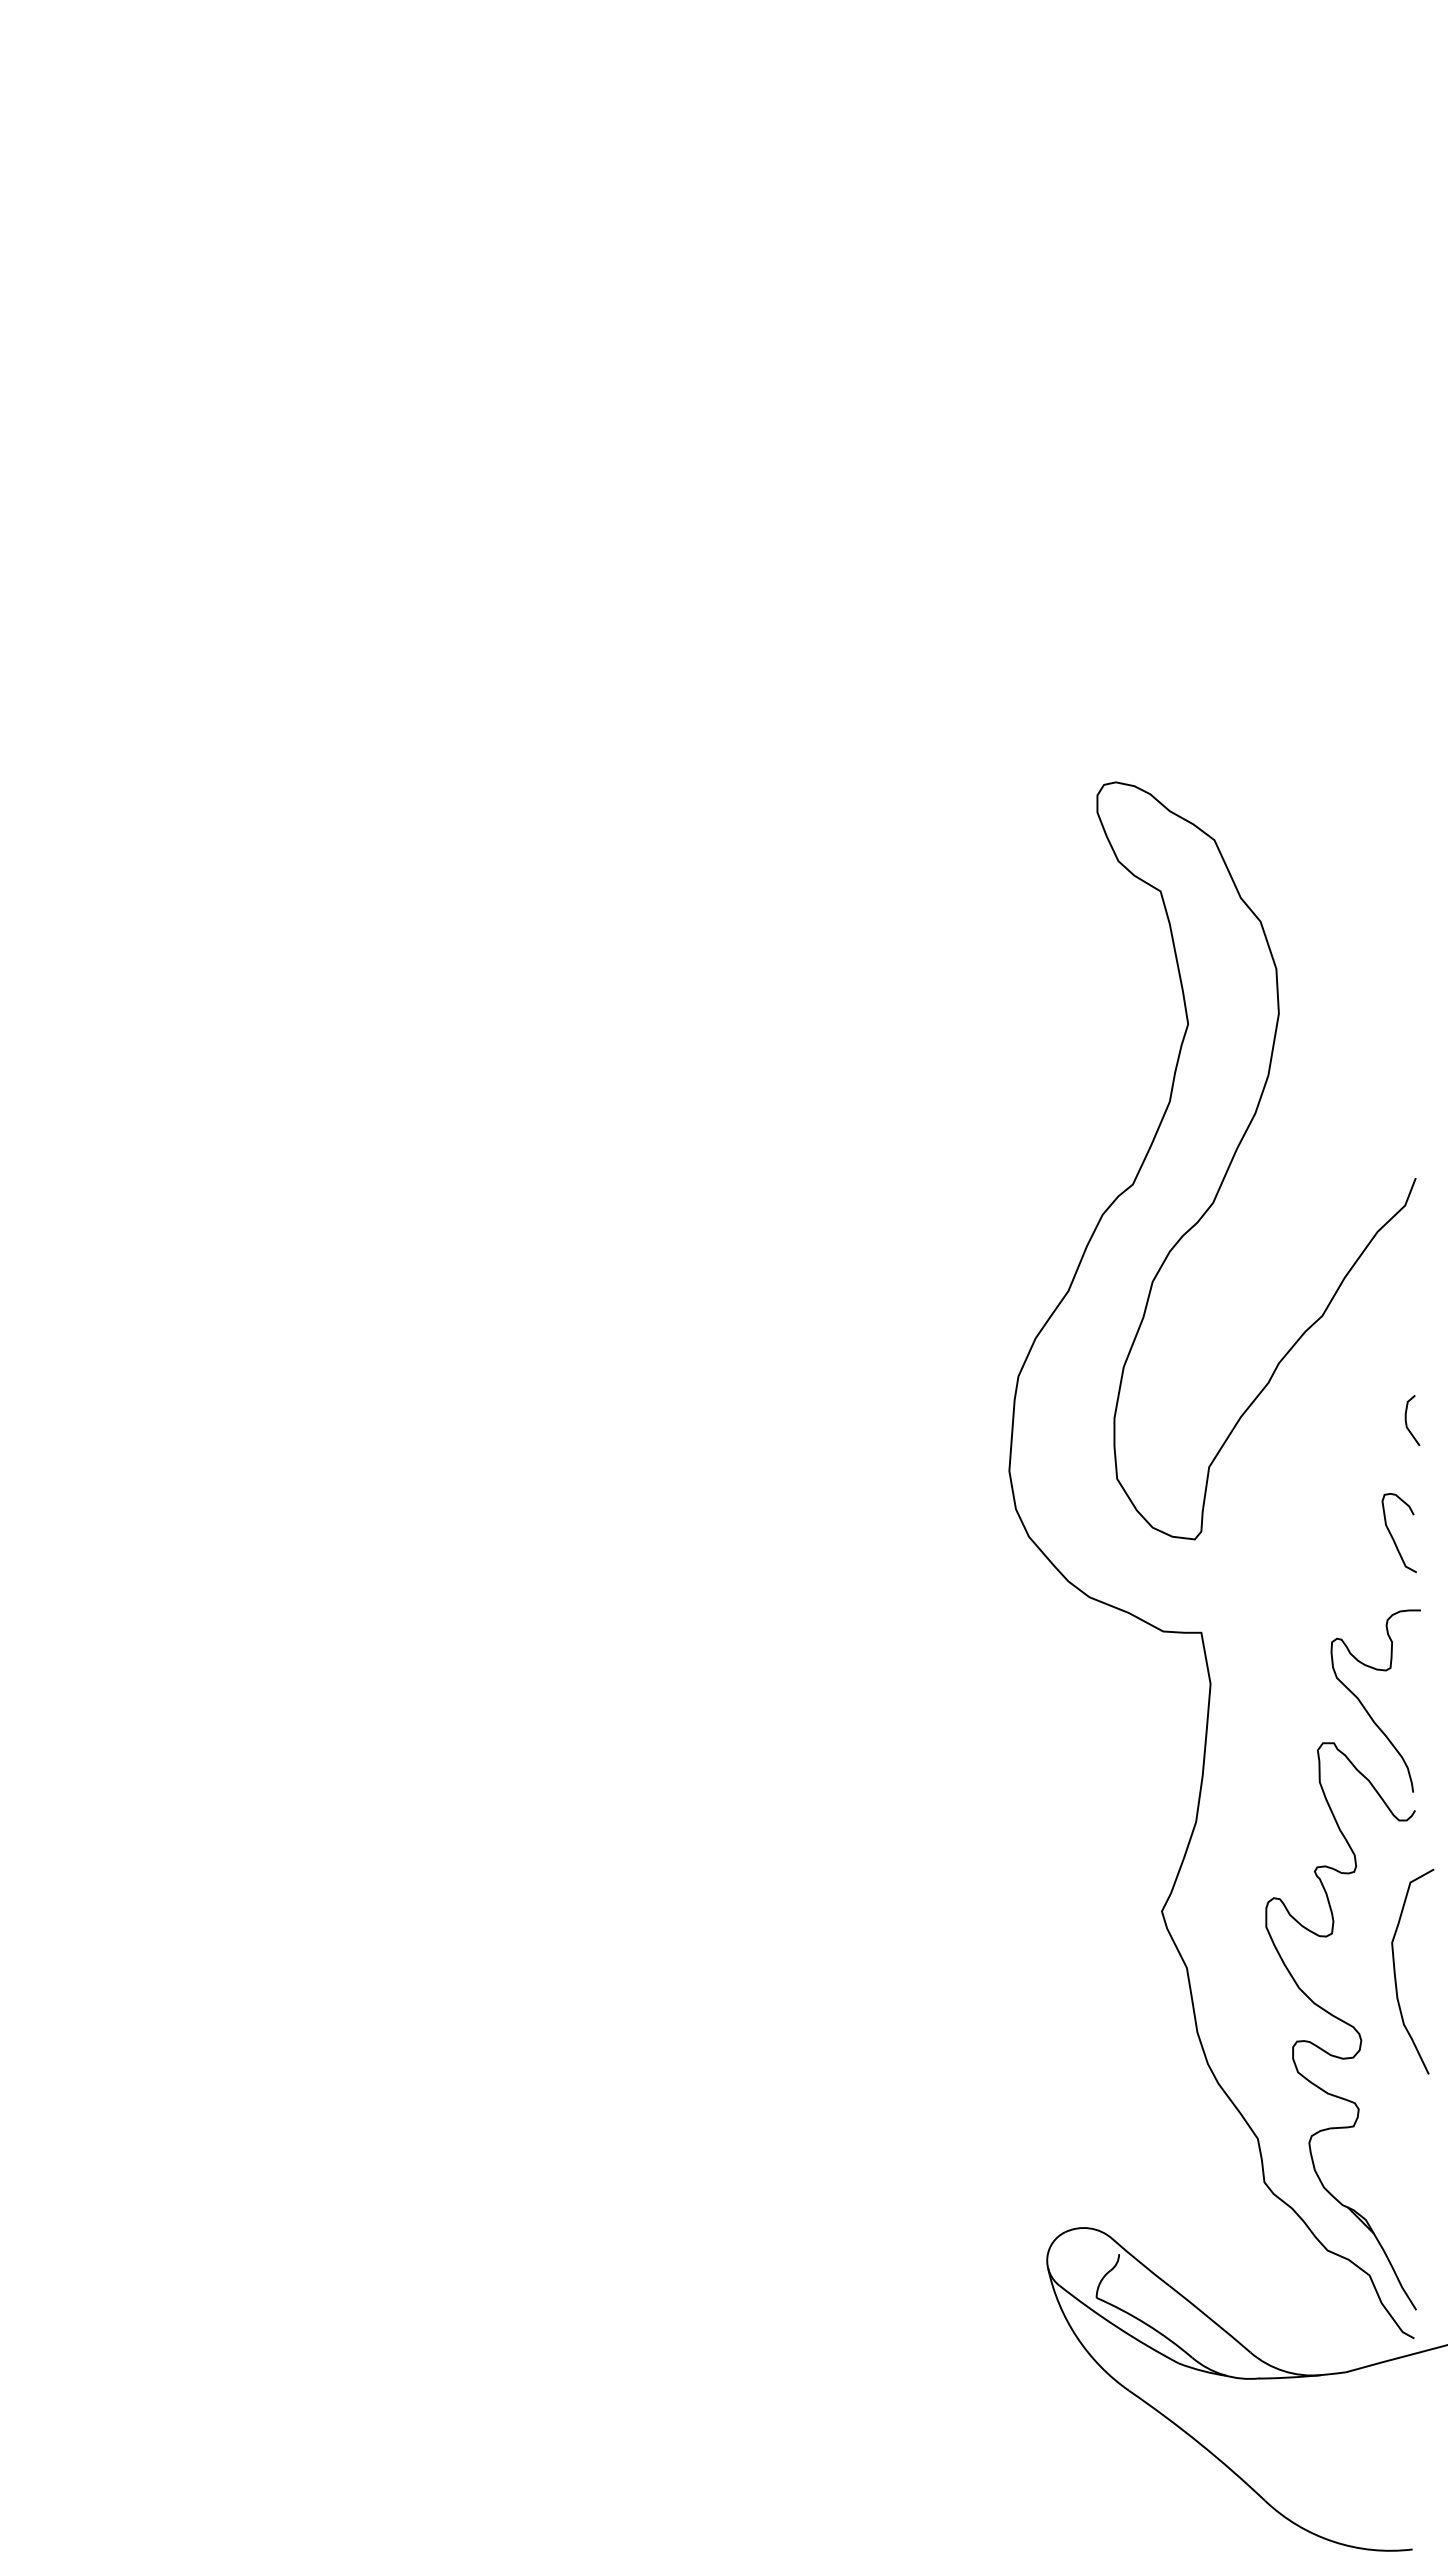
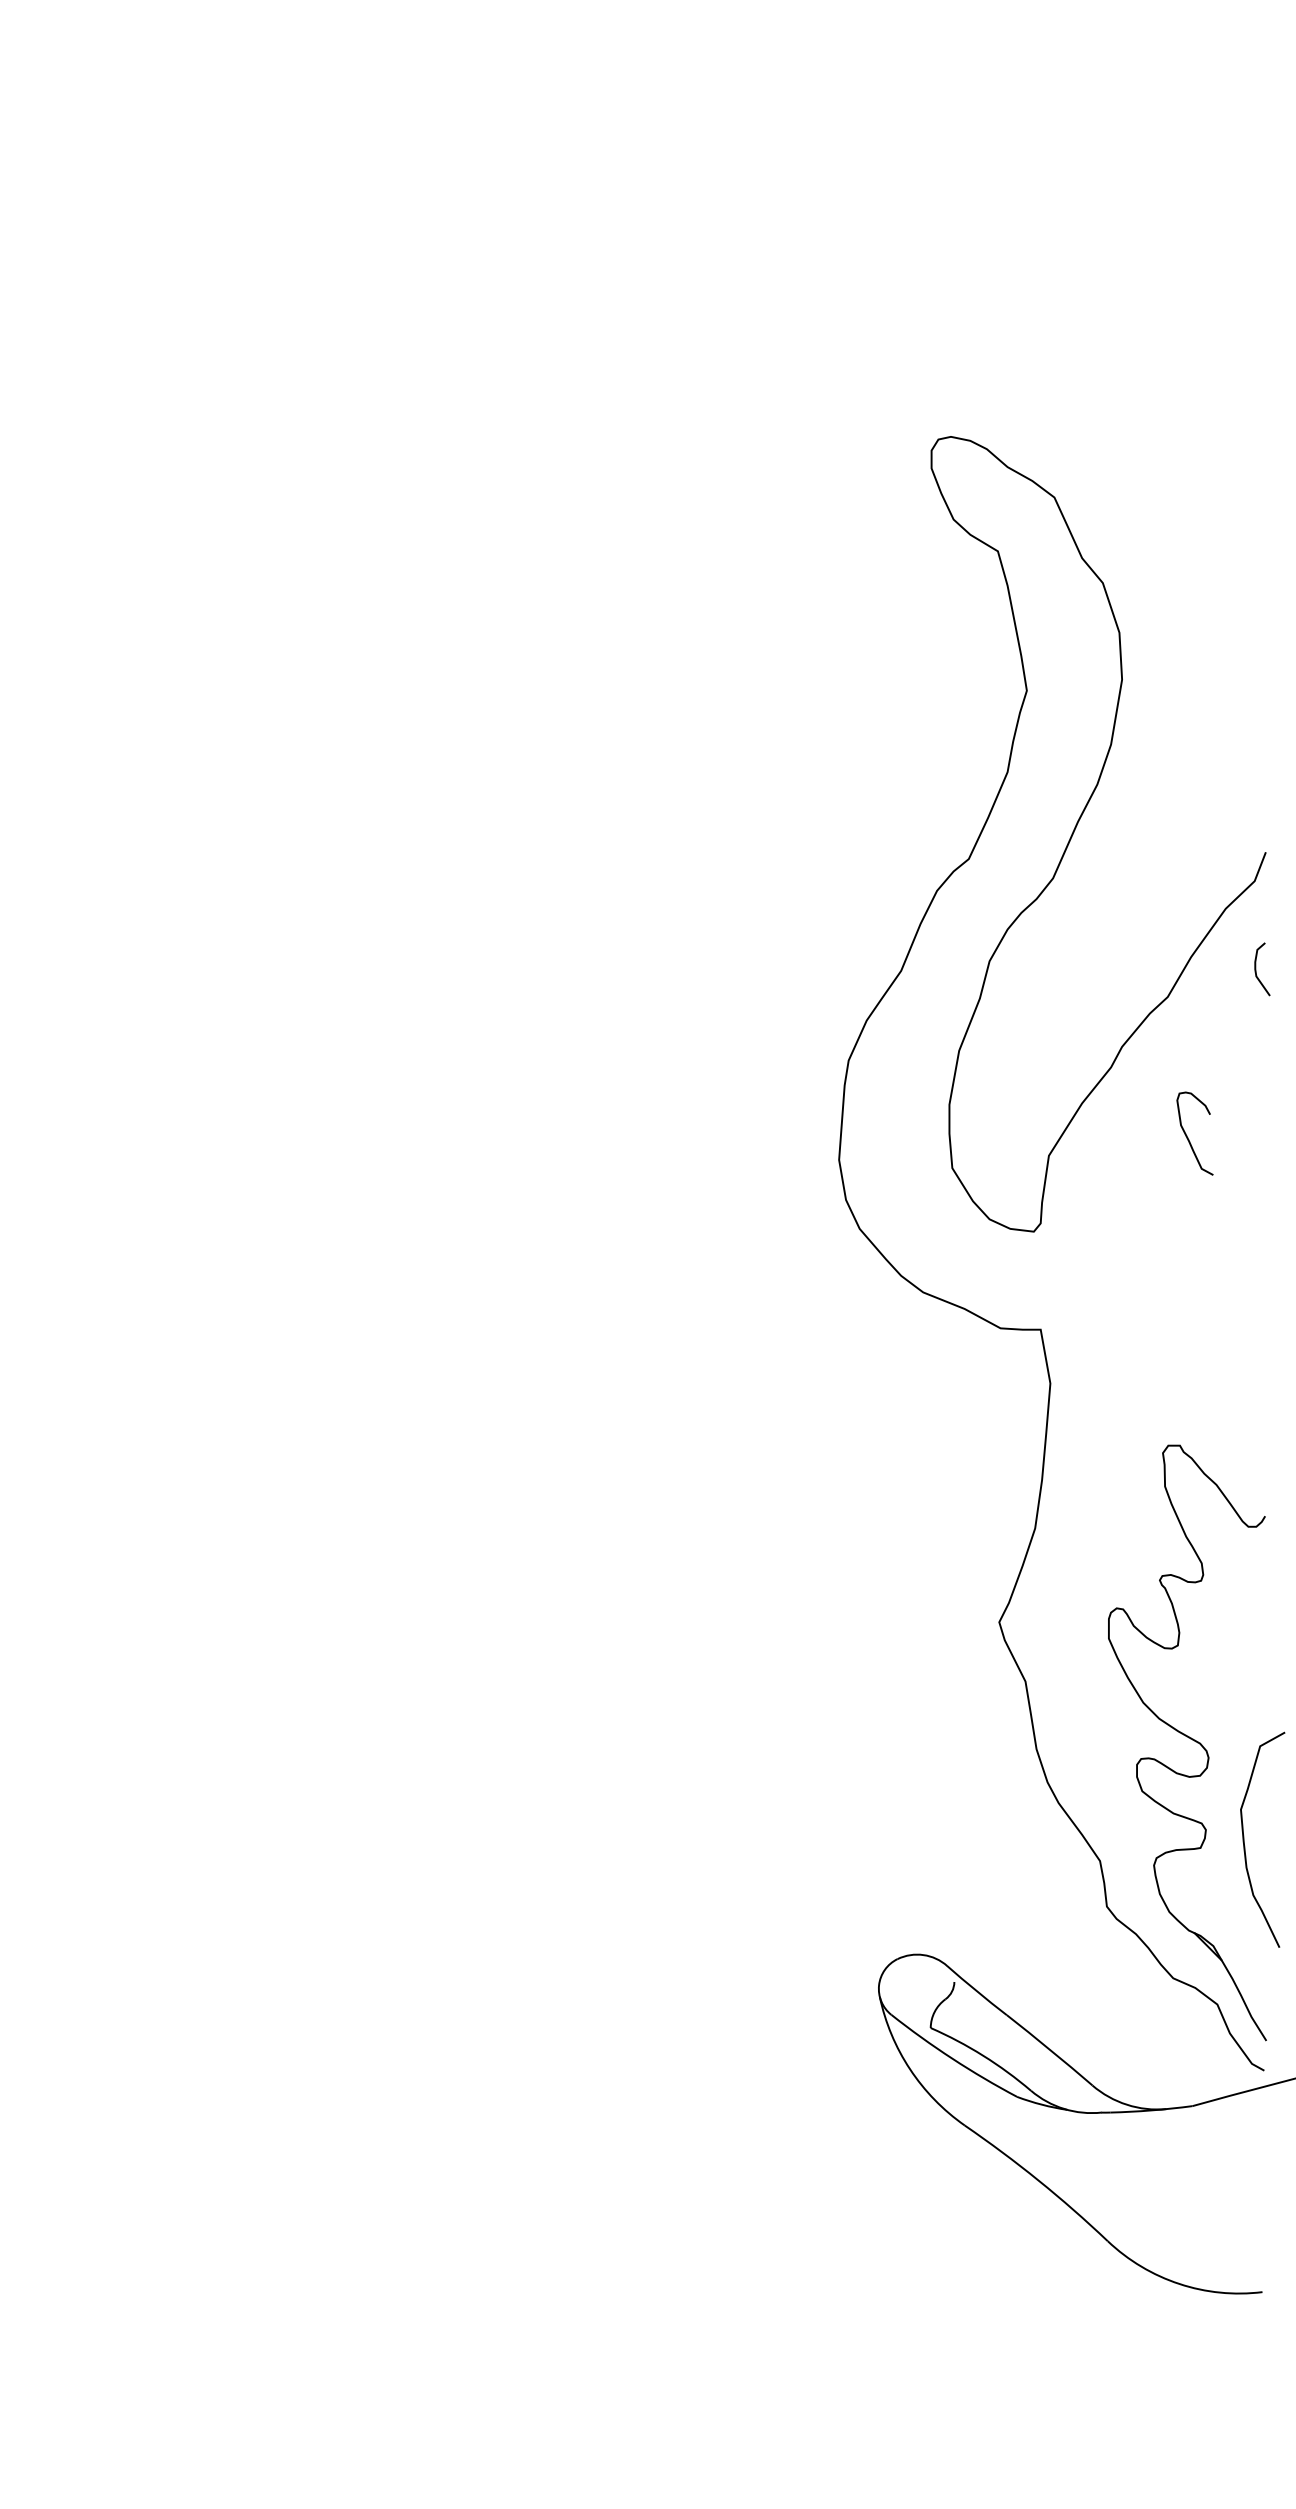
curve: (1407, 1423) -> (1257, 972), moved
curve: (1392, 1535) -> (1187, 1136), moved
curve: (1365, 1707) -> (1213, 1408), removed
curve: (1395, 1971) -> (1244, 1839), moved

